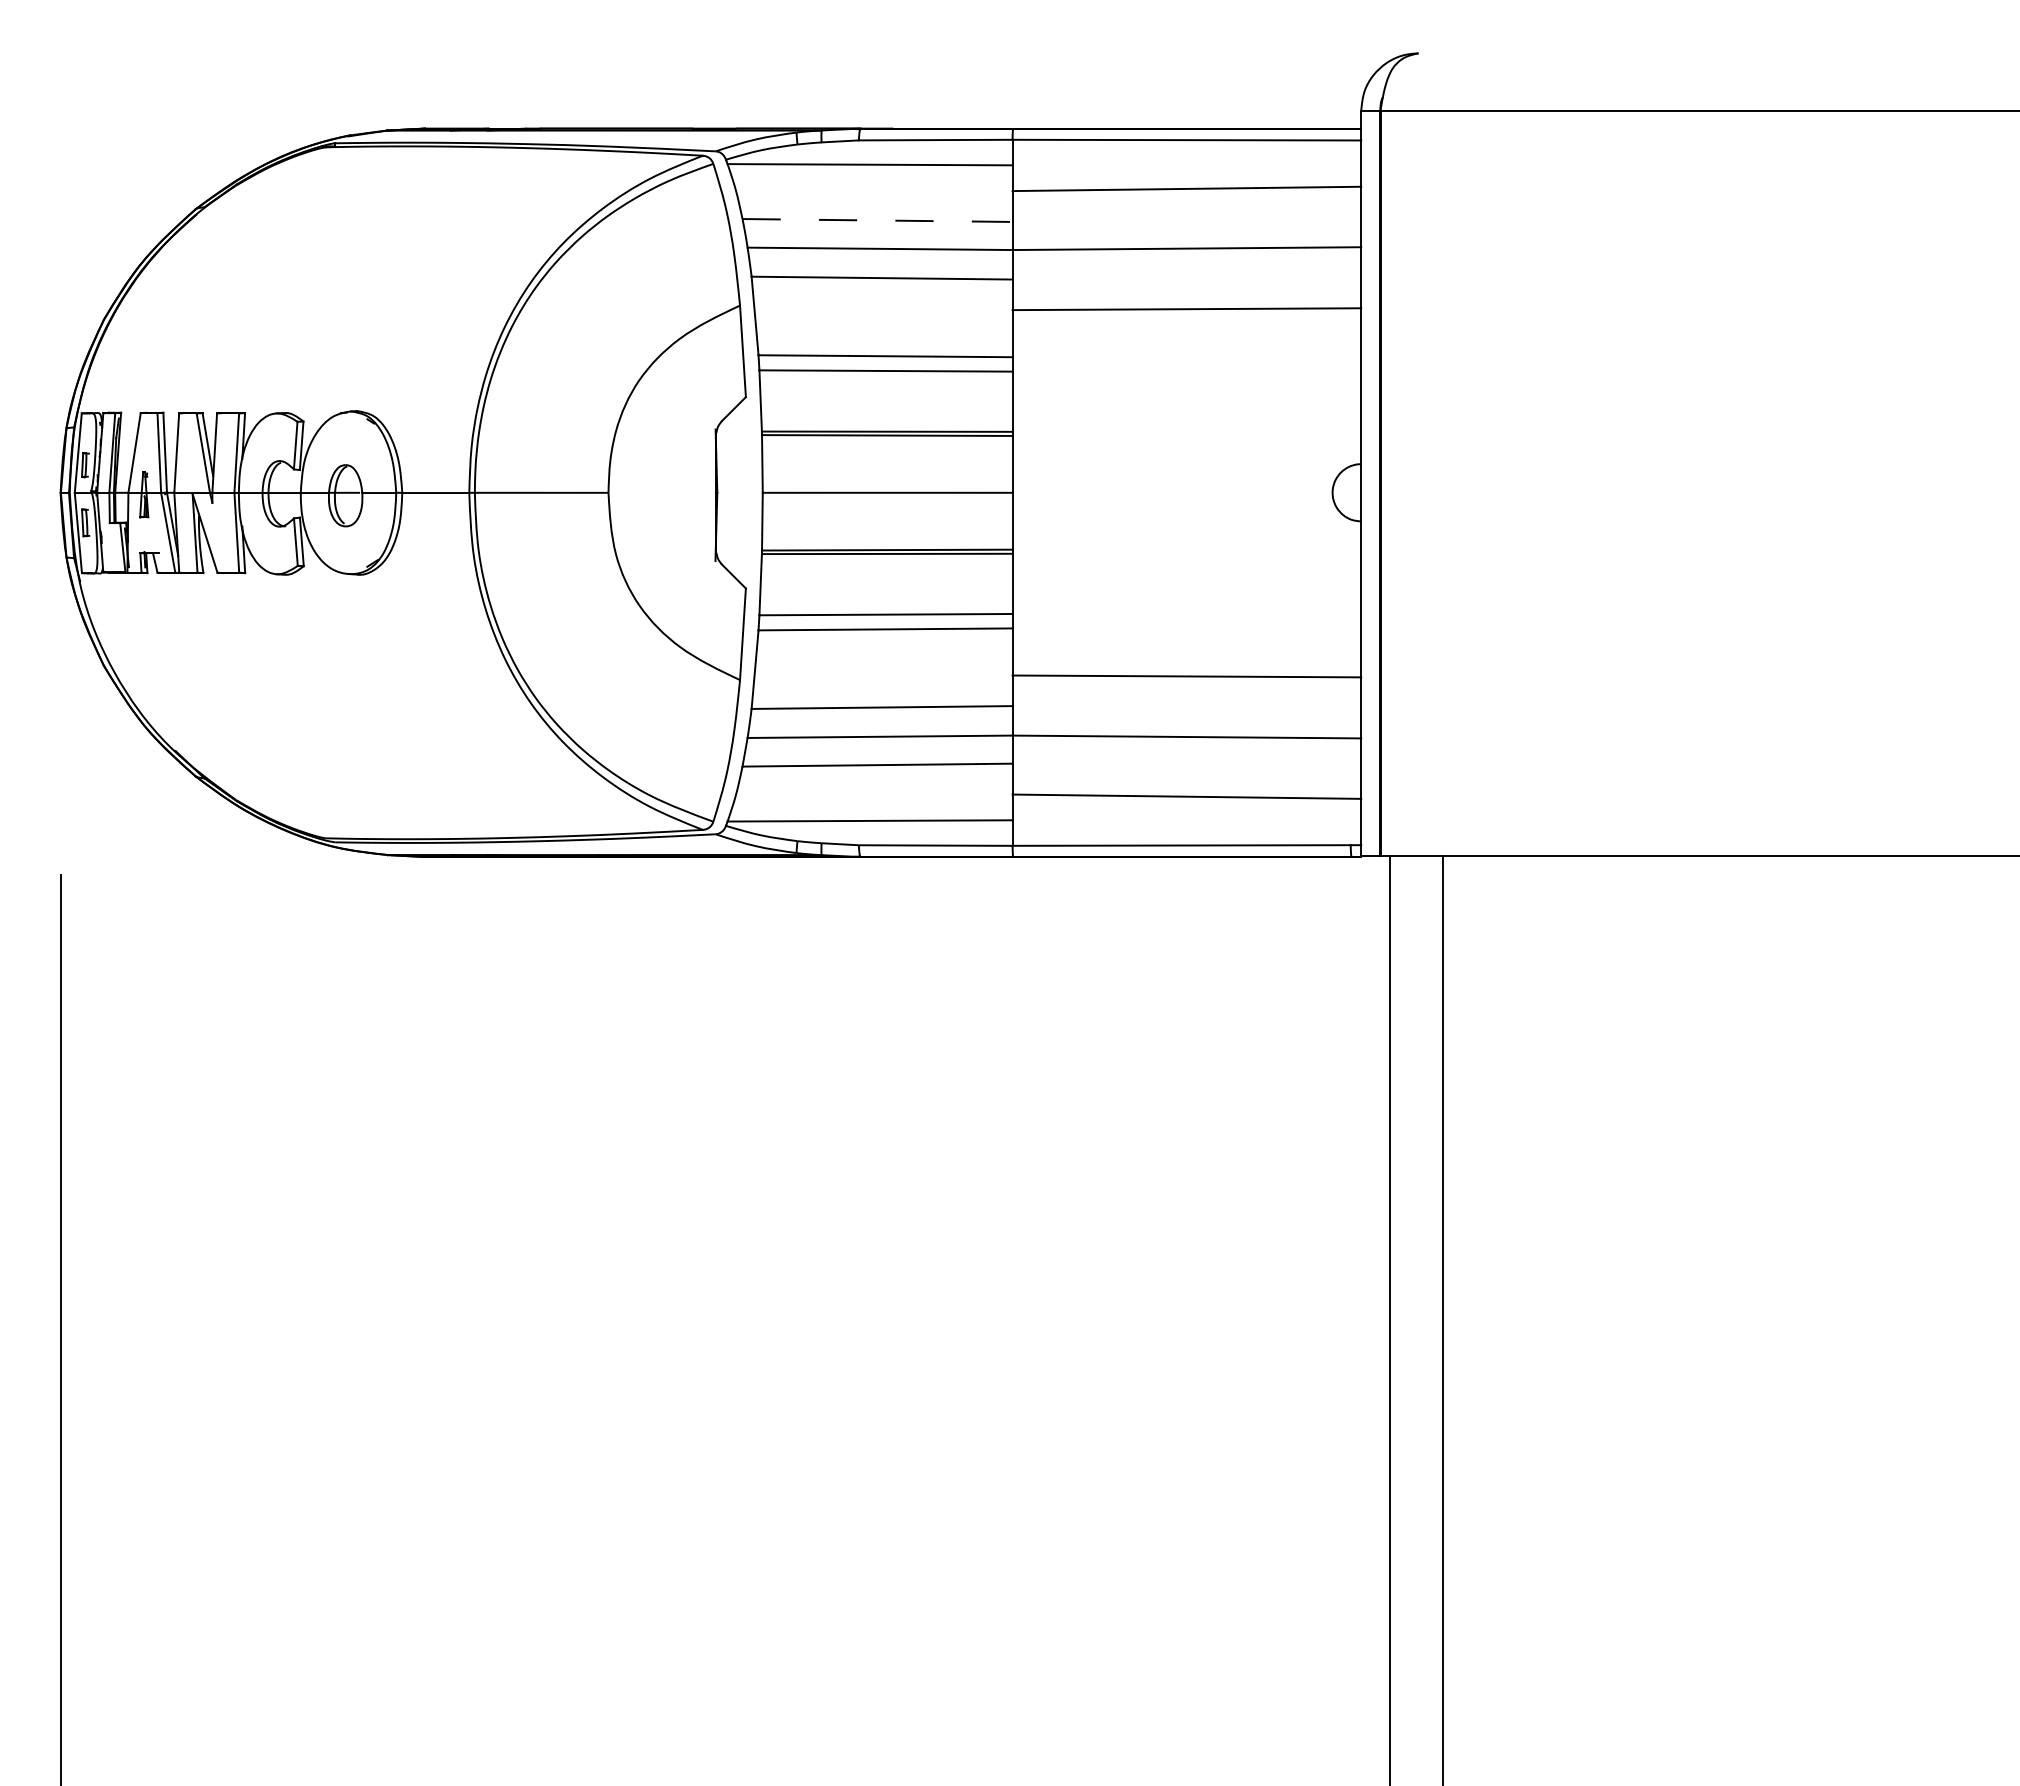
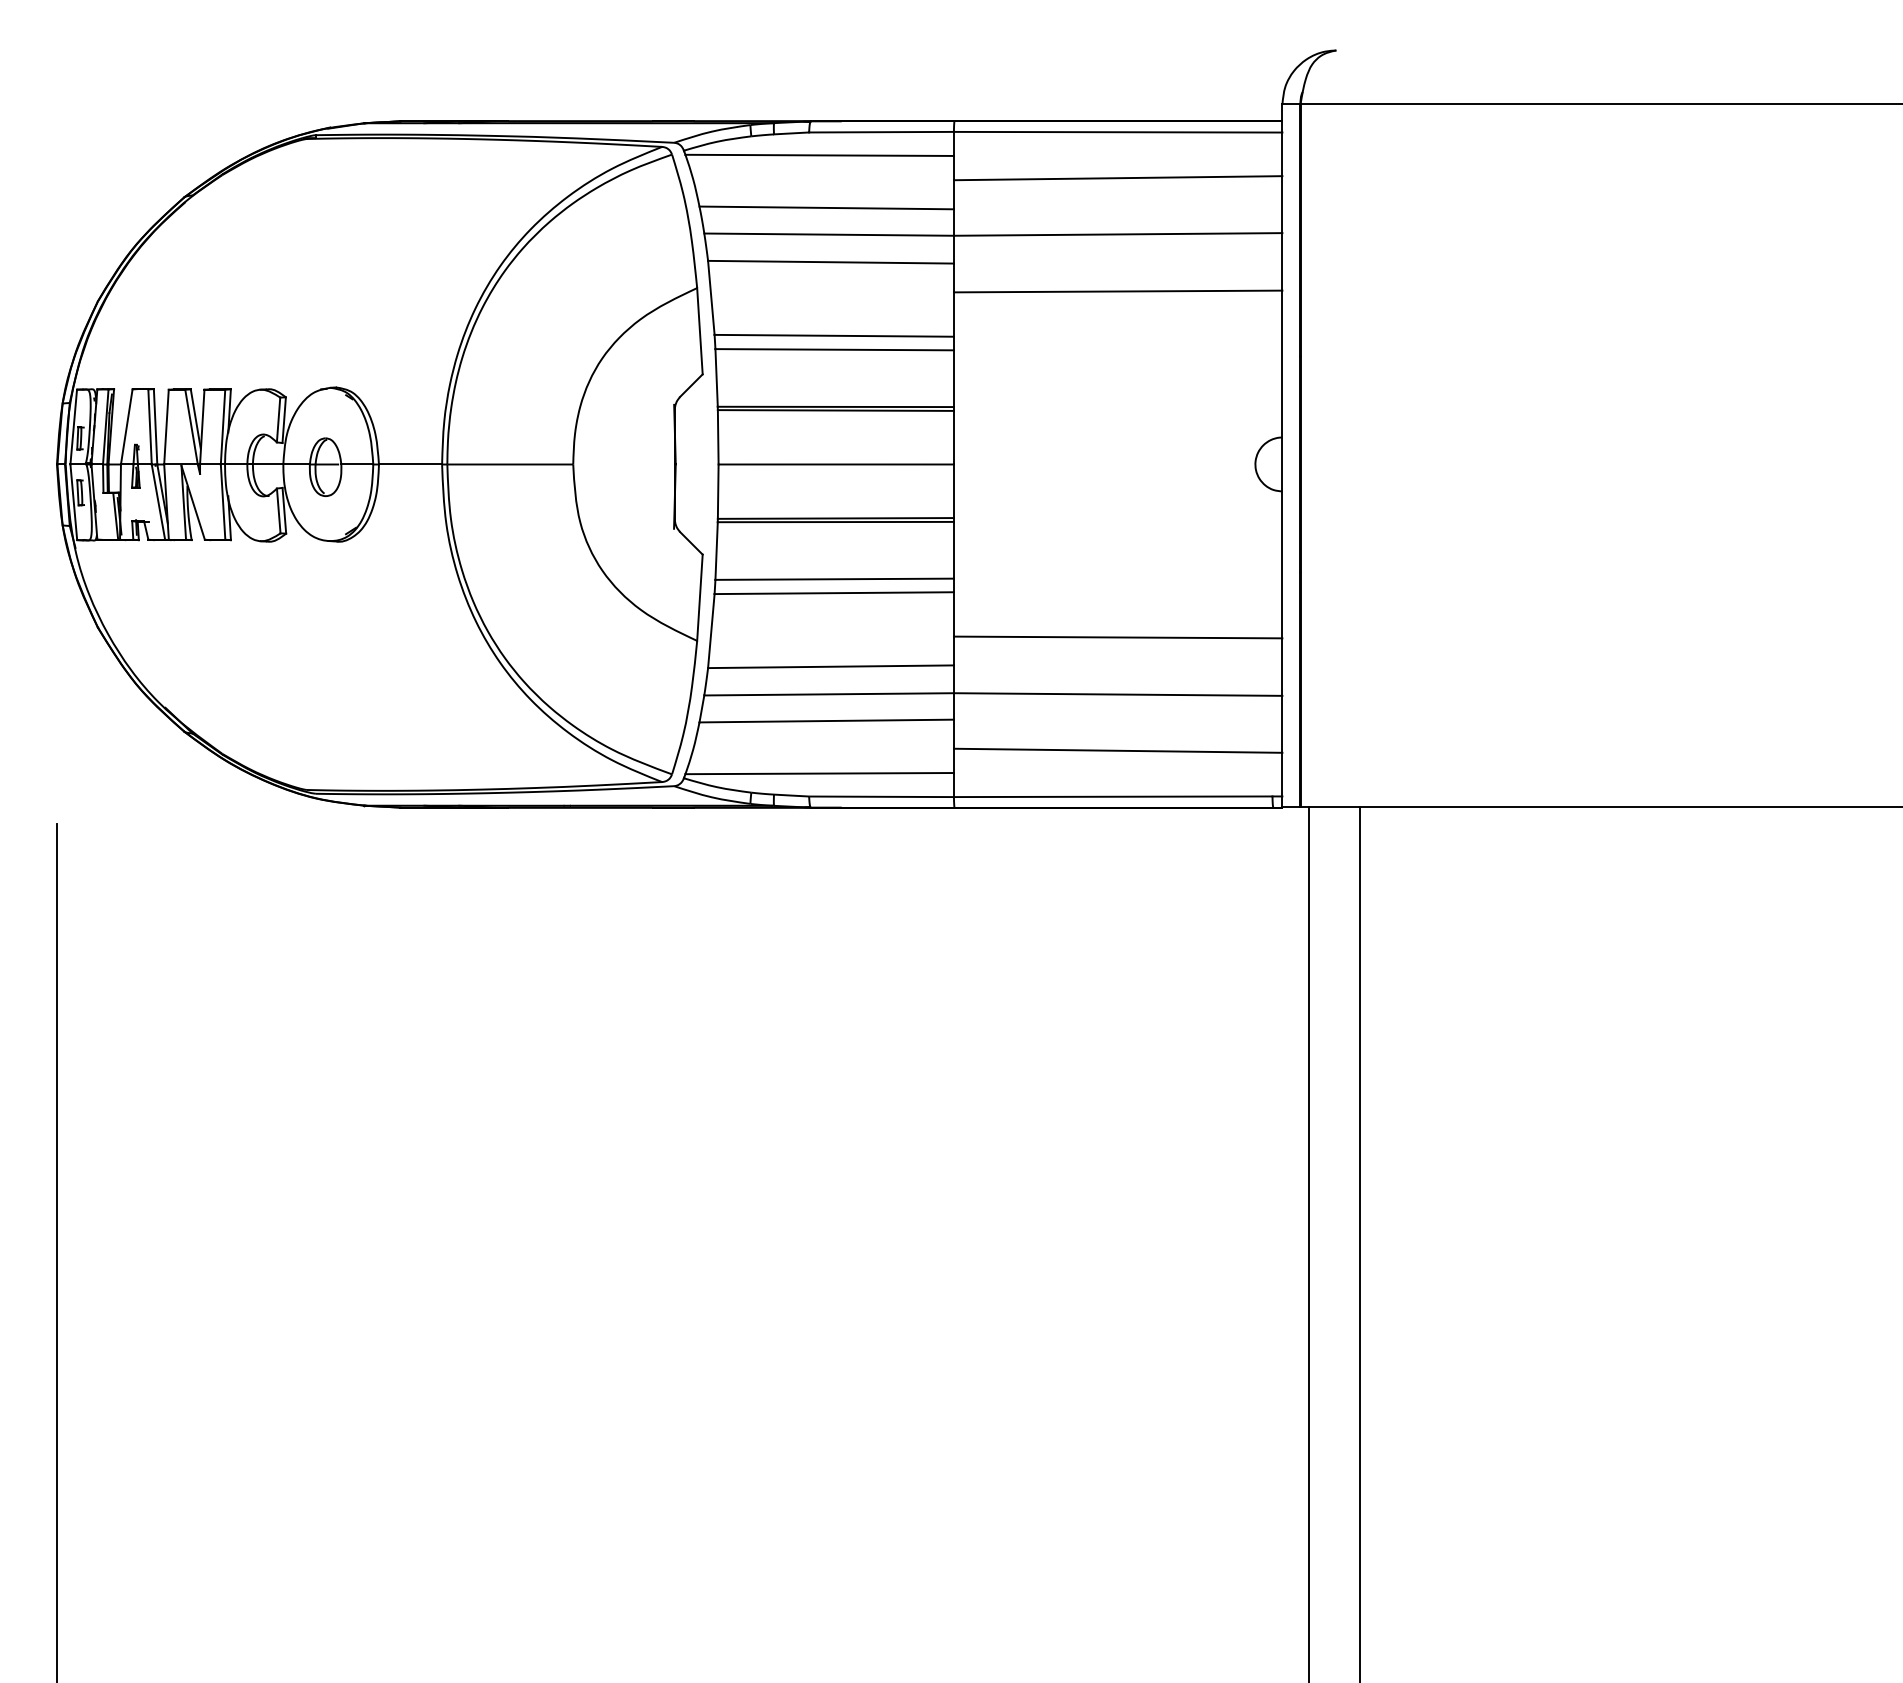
line: (878, 220) -> (827, 207), dashed -> solid

